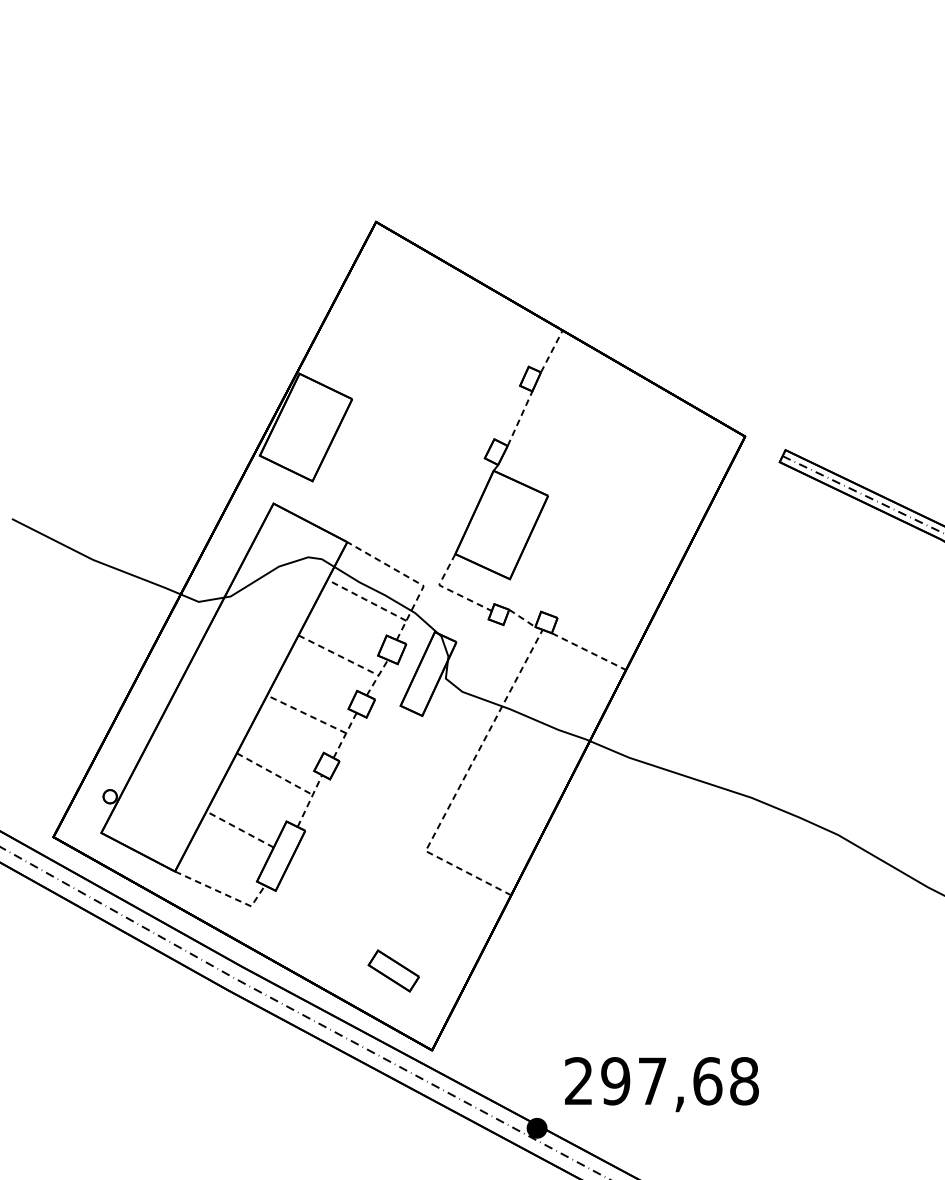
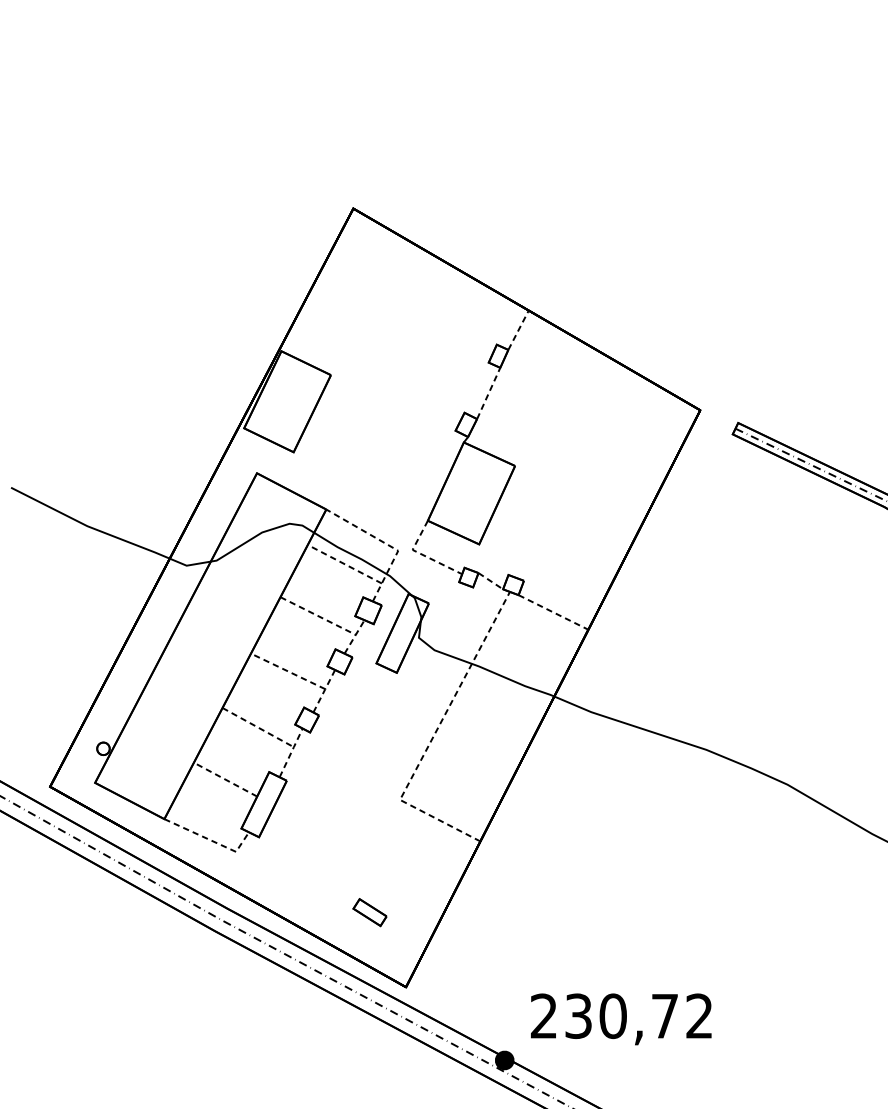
part: (393, 970) -> (369, 912), size x0.7
text: (680, 1081) -> (639, 1016), 297,68 -> 230,72

